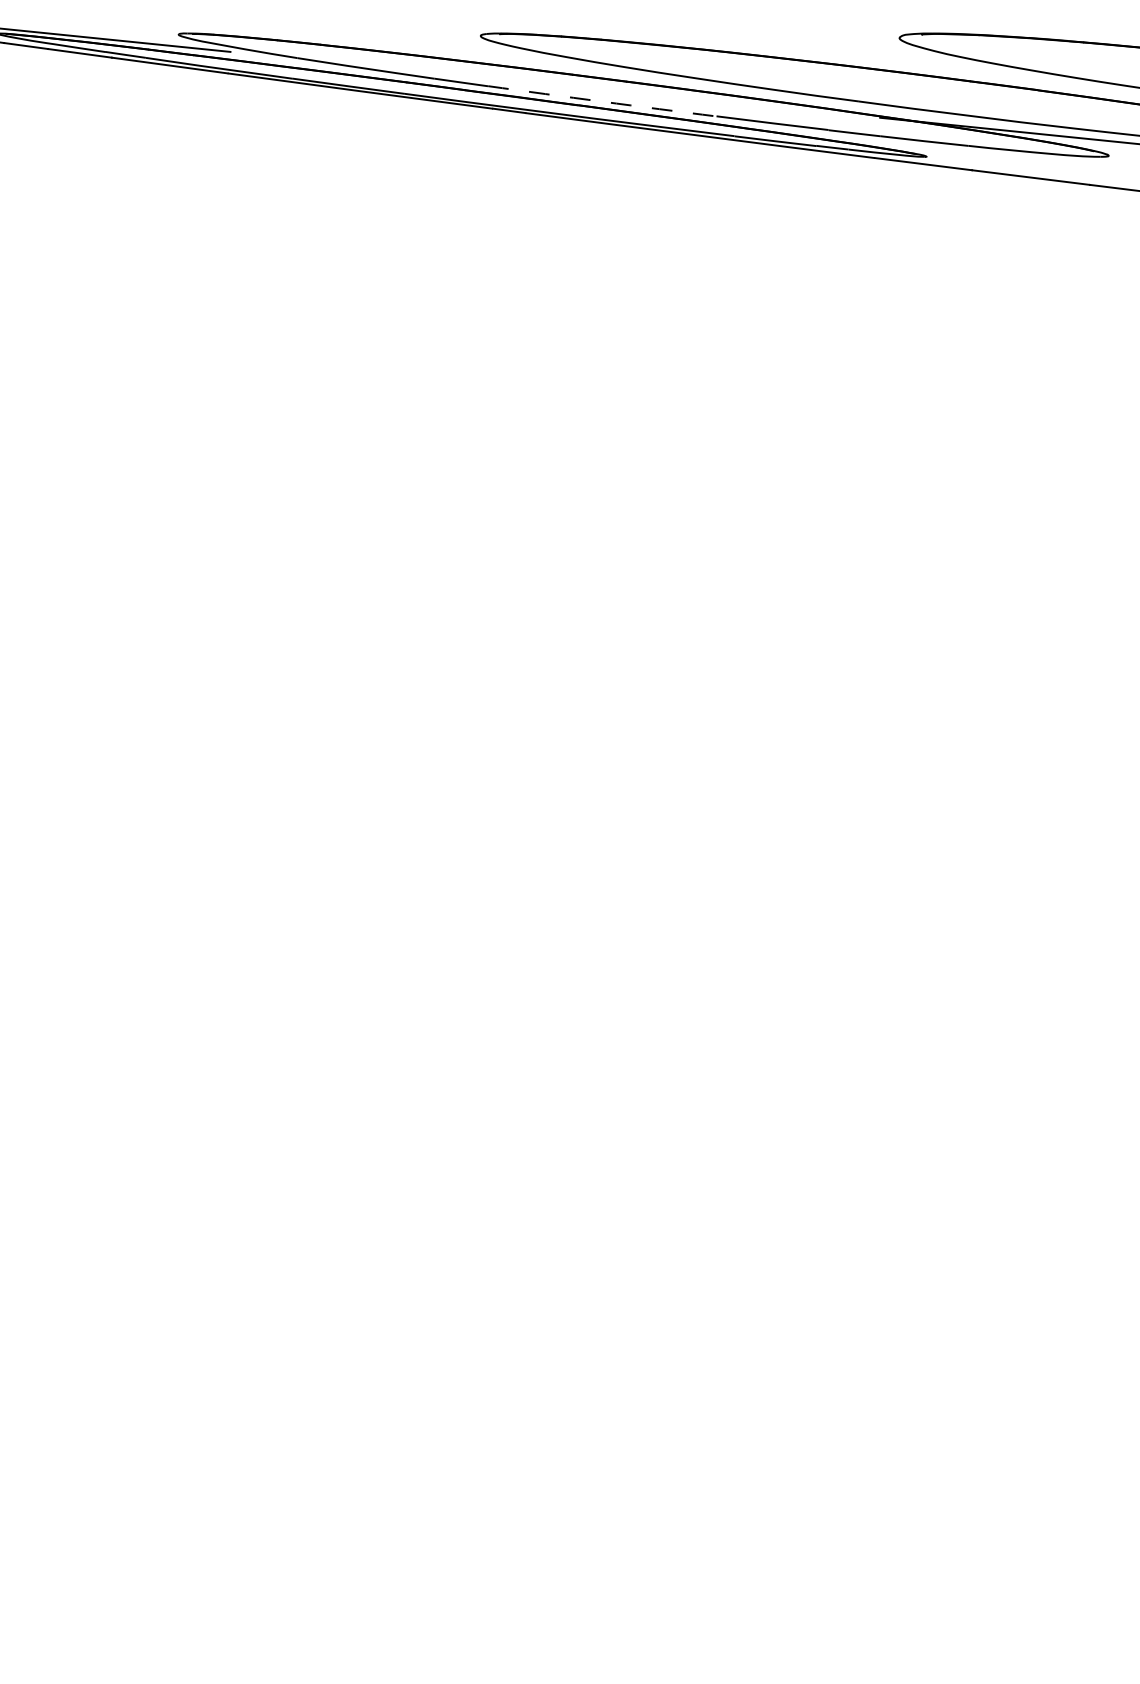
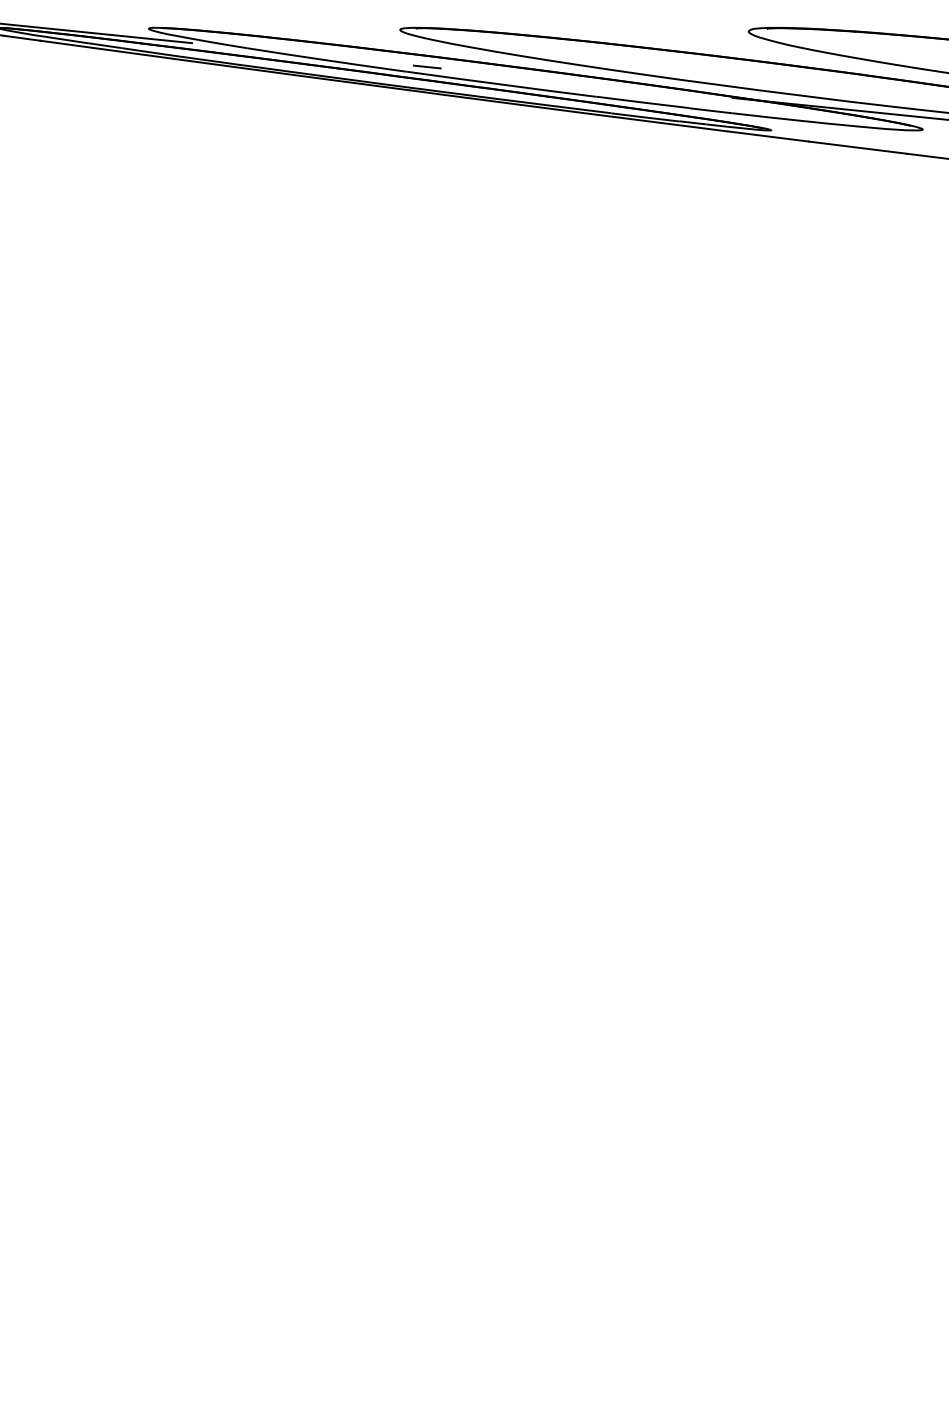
line: (513, 80) -> (427, 66), added
arc: (602, 101) -> (501, 84), dashed -> solid

